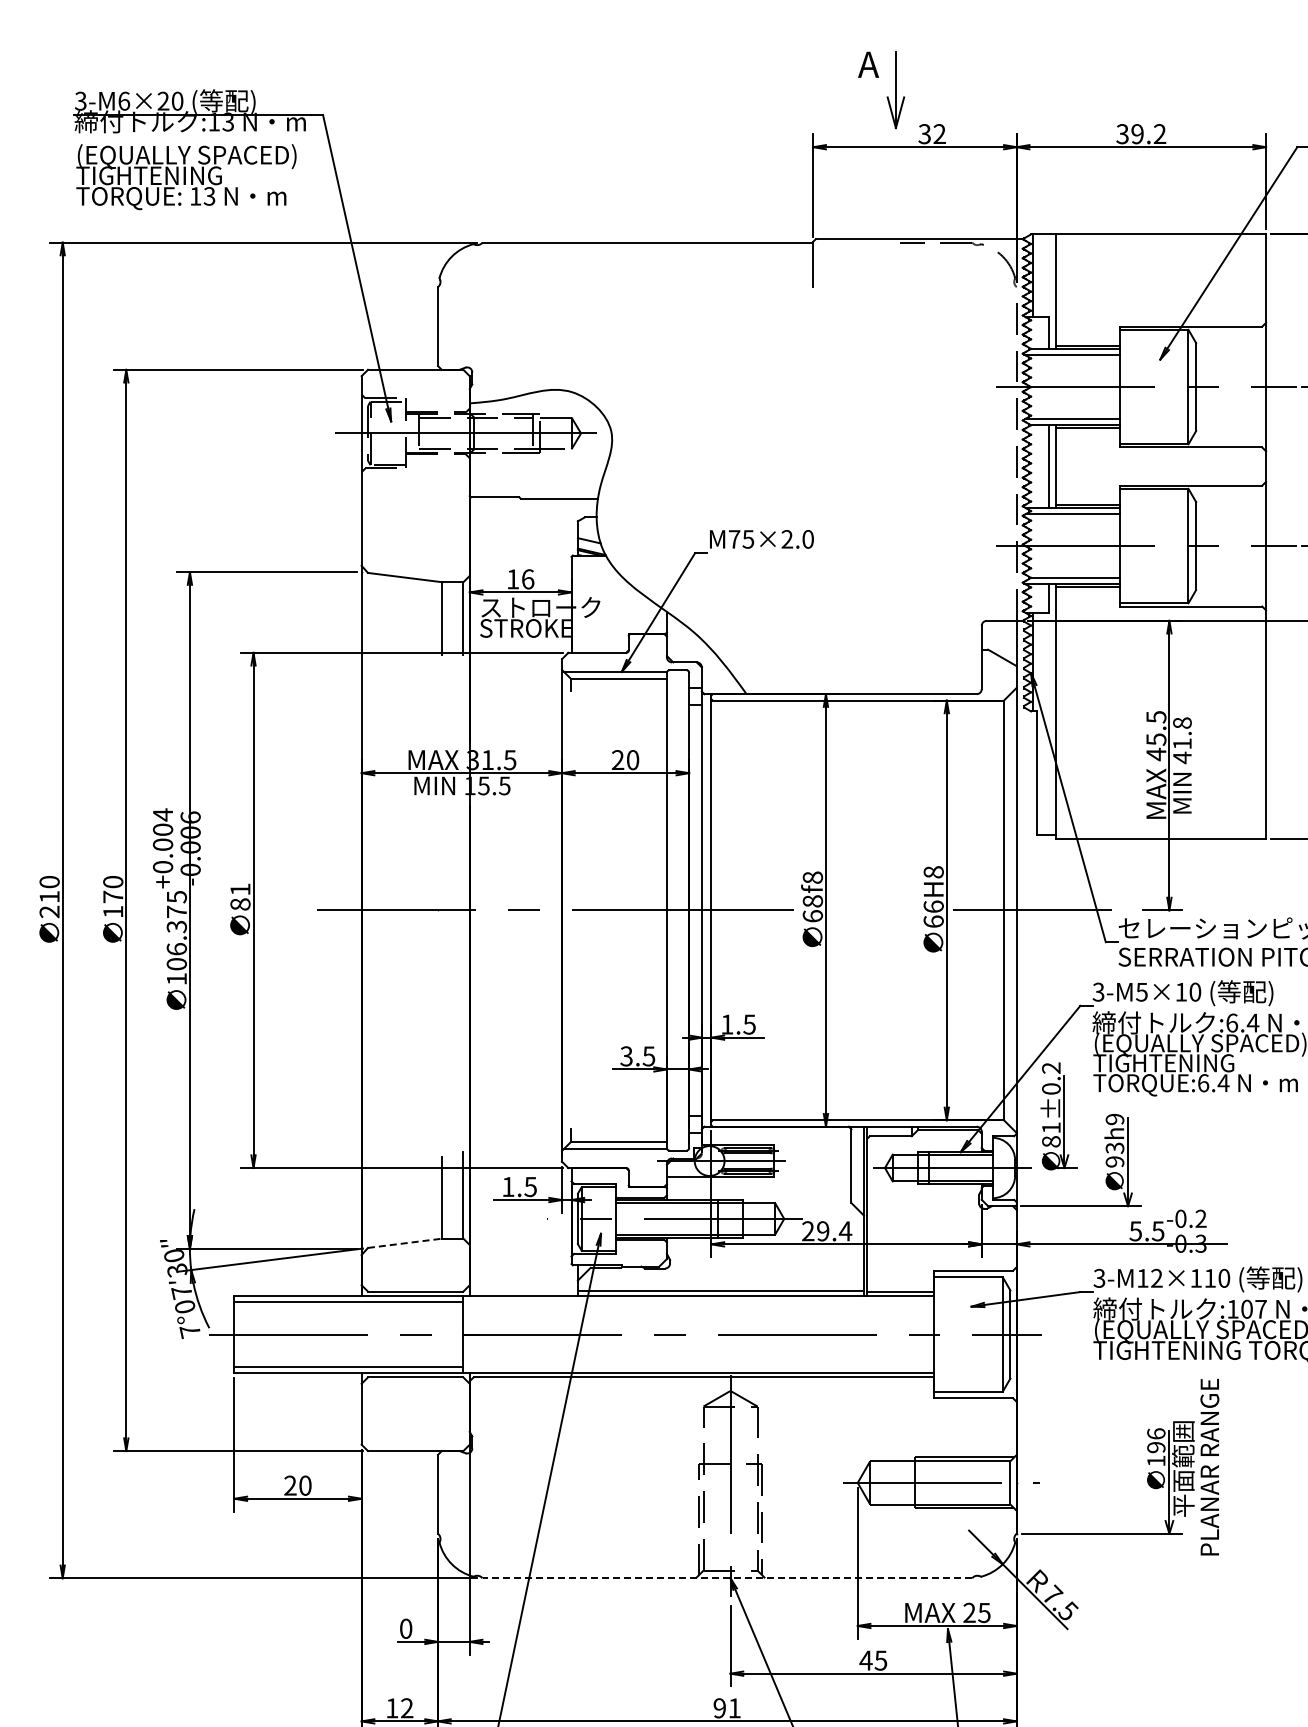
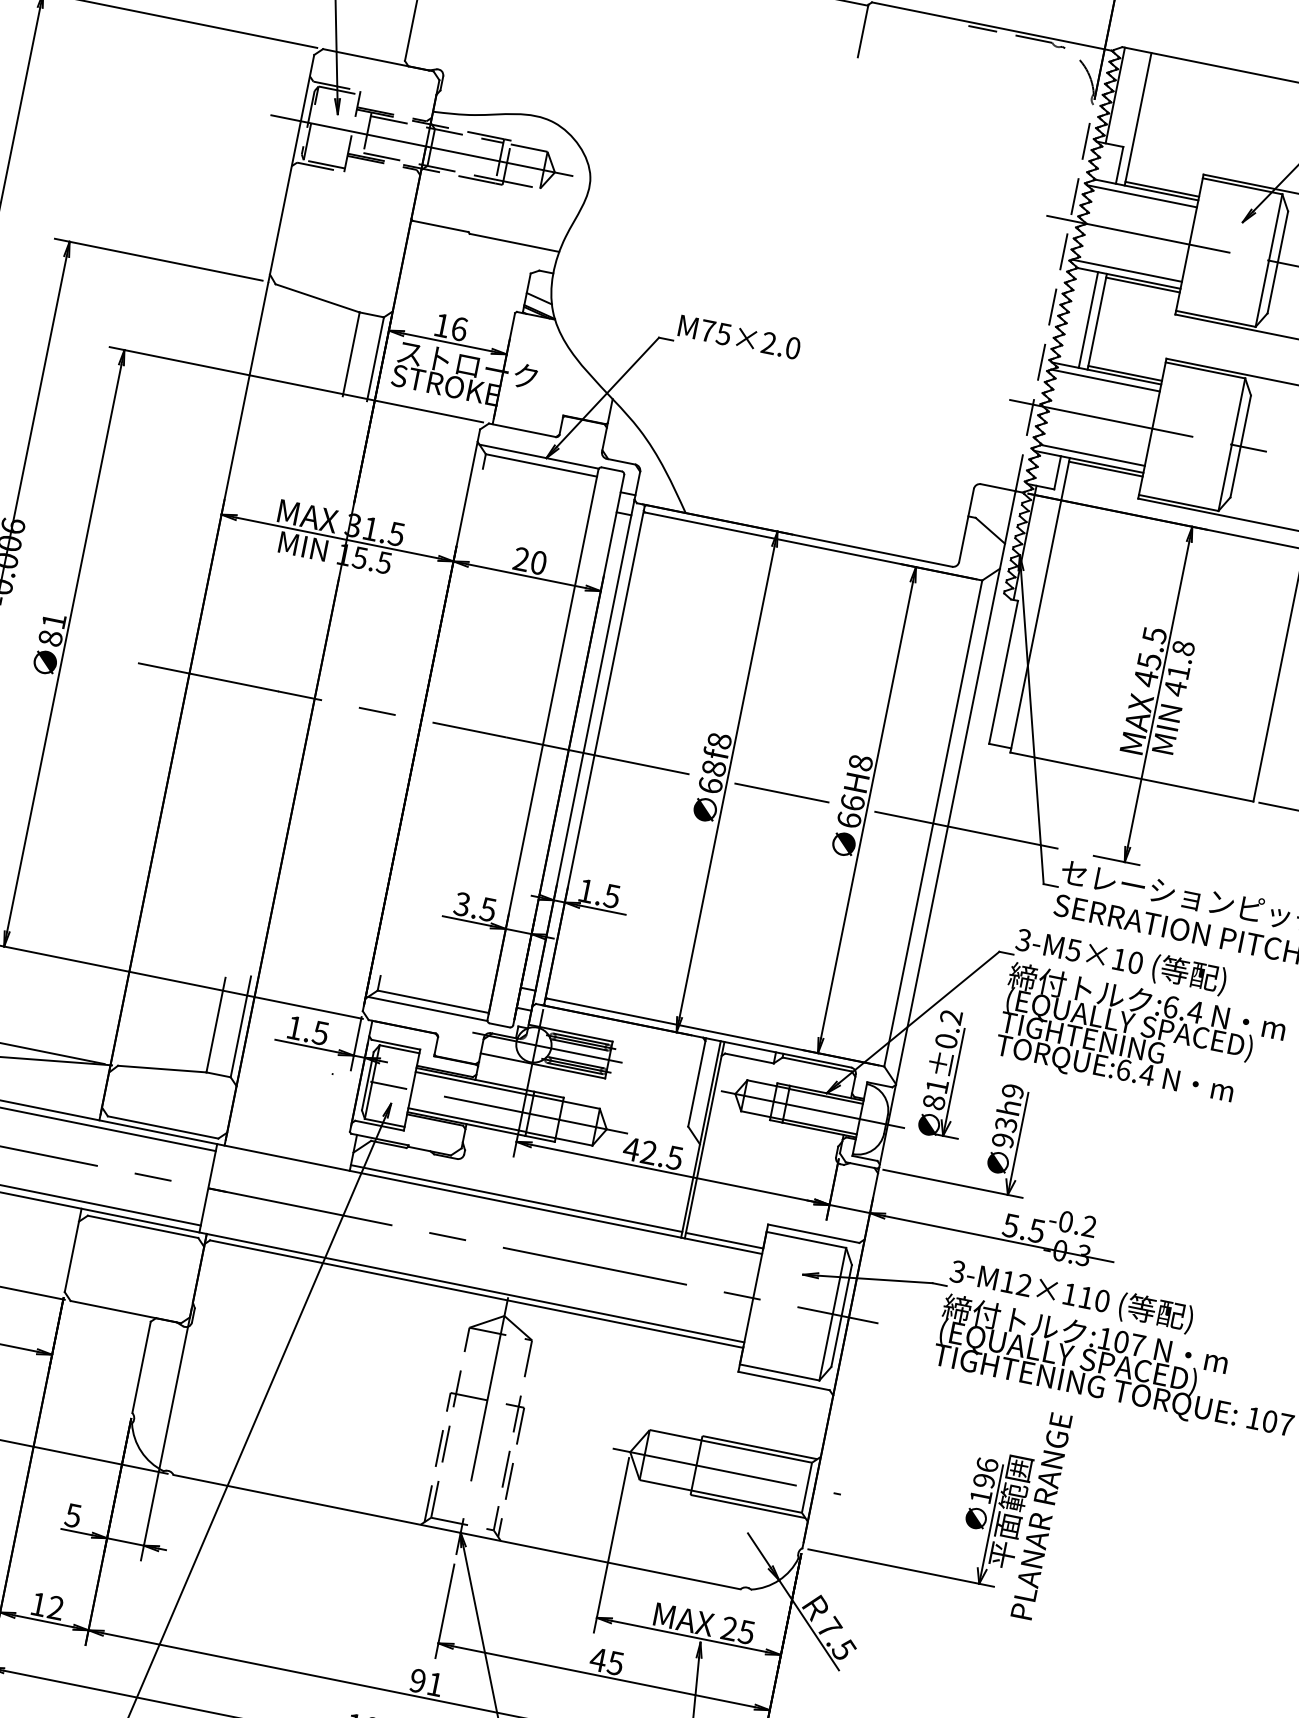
line: (873, 910) -> (782, 793), added
text: (826, 1231) -> (652, 1153), 29.4 -> 42.5
line: (405, 1243) -> (162, 1069), dashed -> solid
line: (727, 1578) -> (457, 1532), dashed -> solid
text: (405, 1628) -> (72, 1515), 0 -> 5

